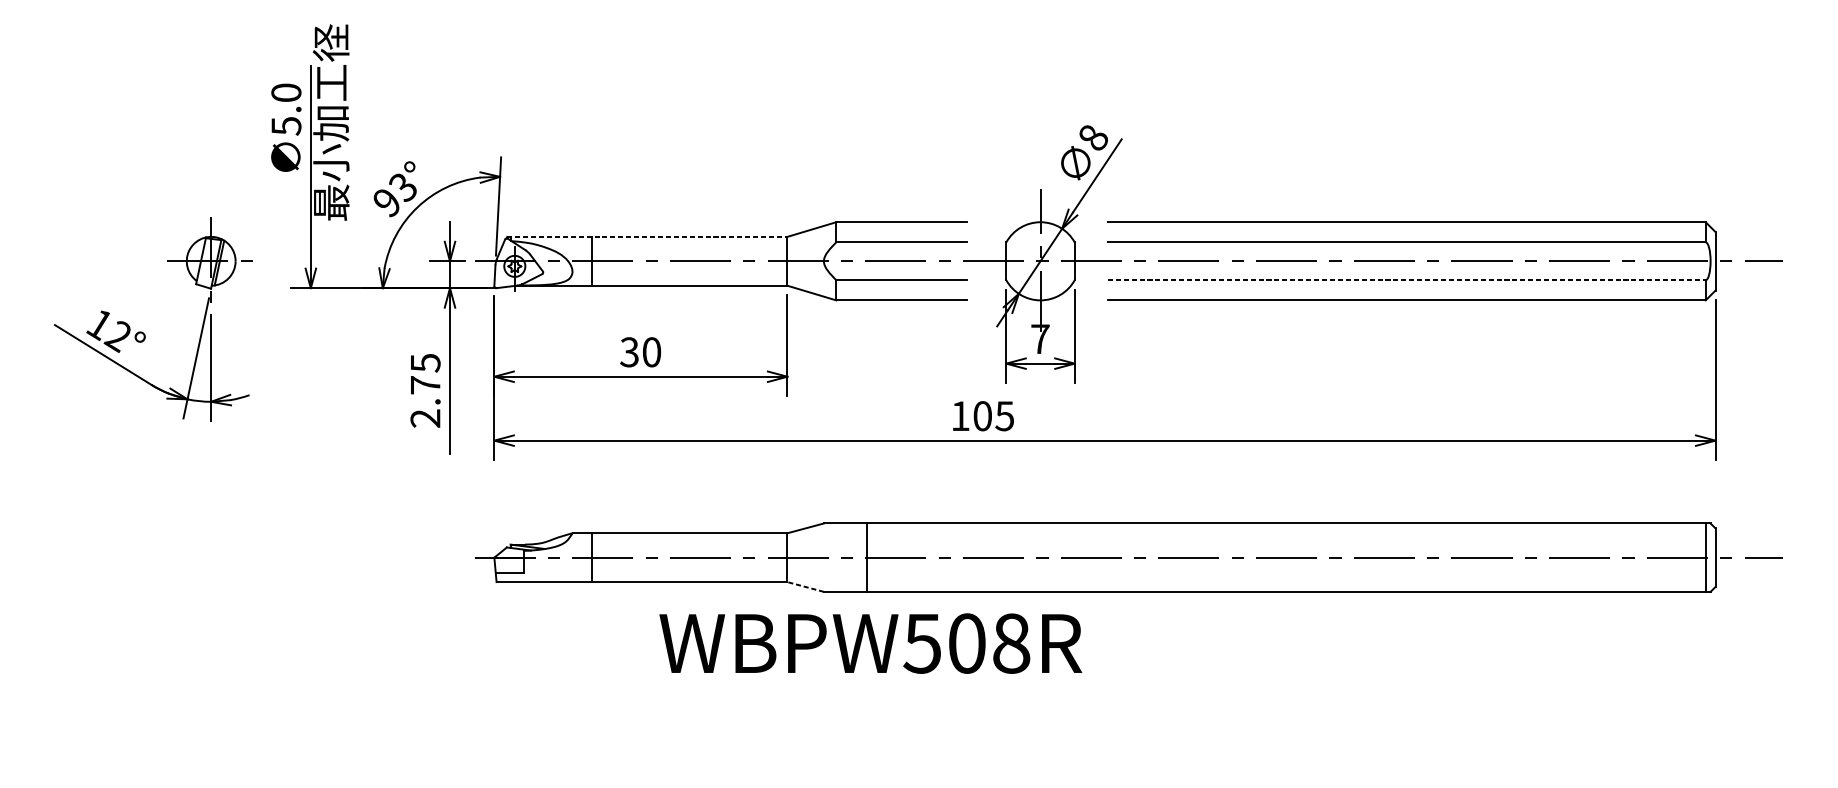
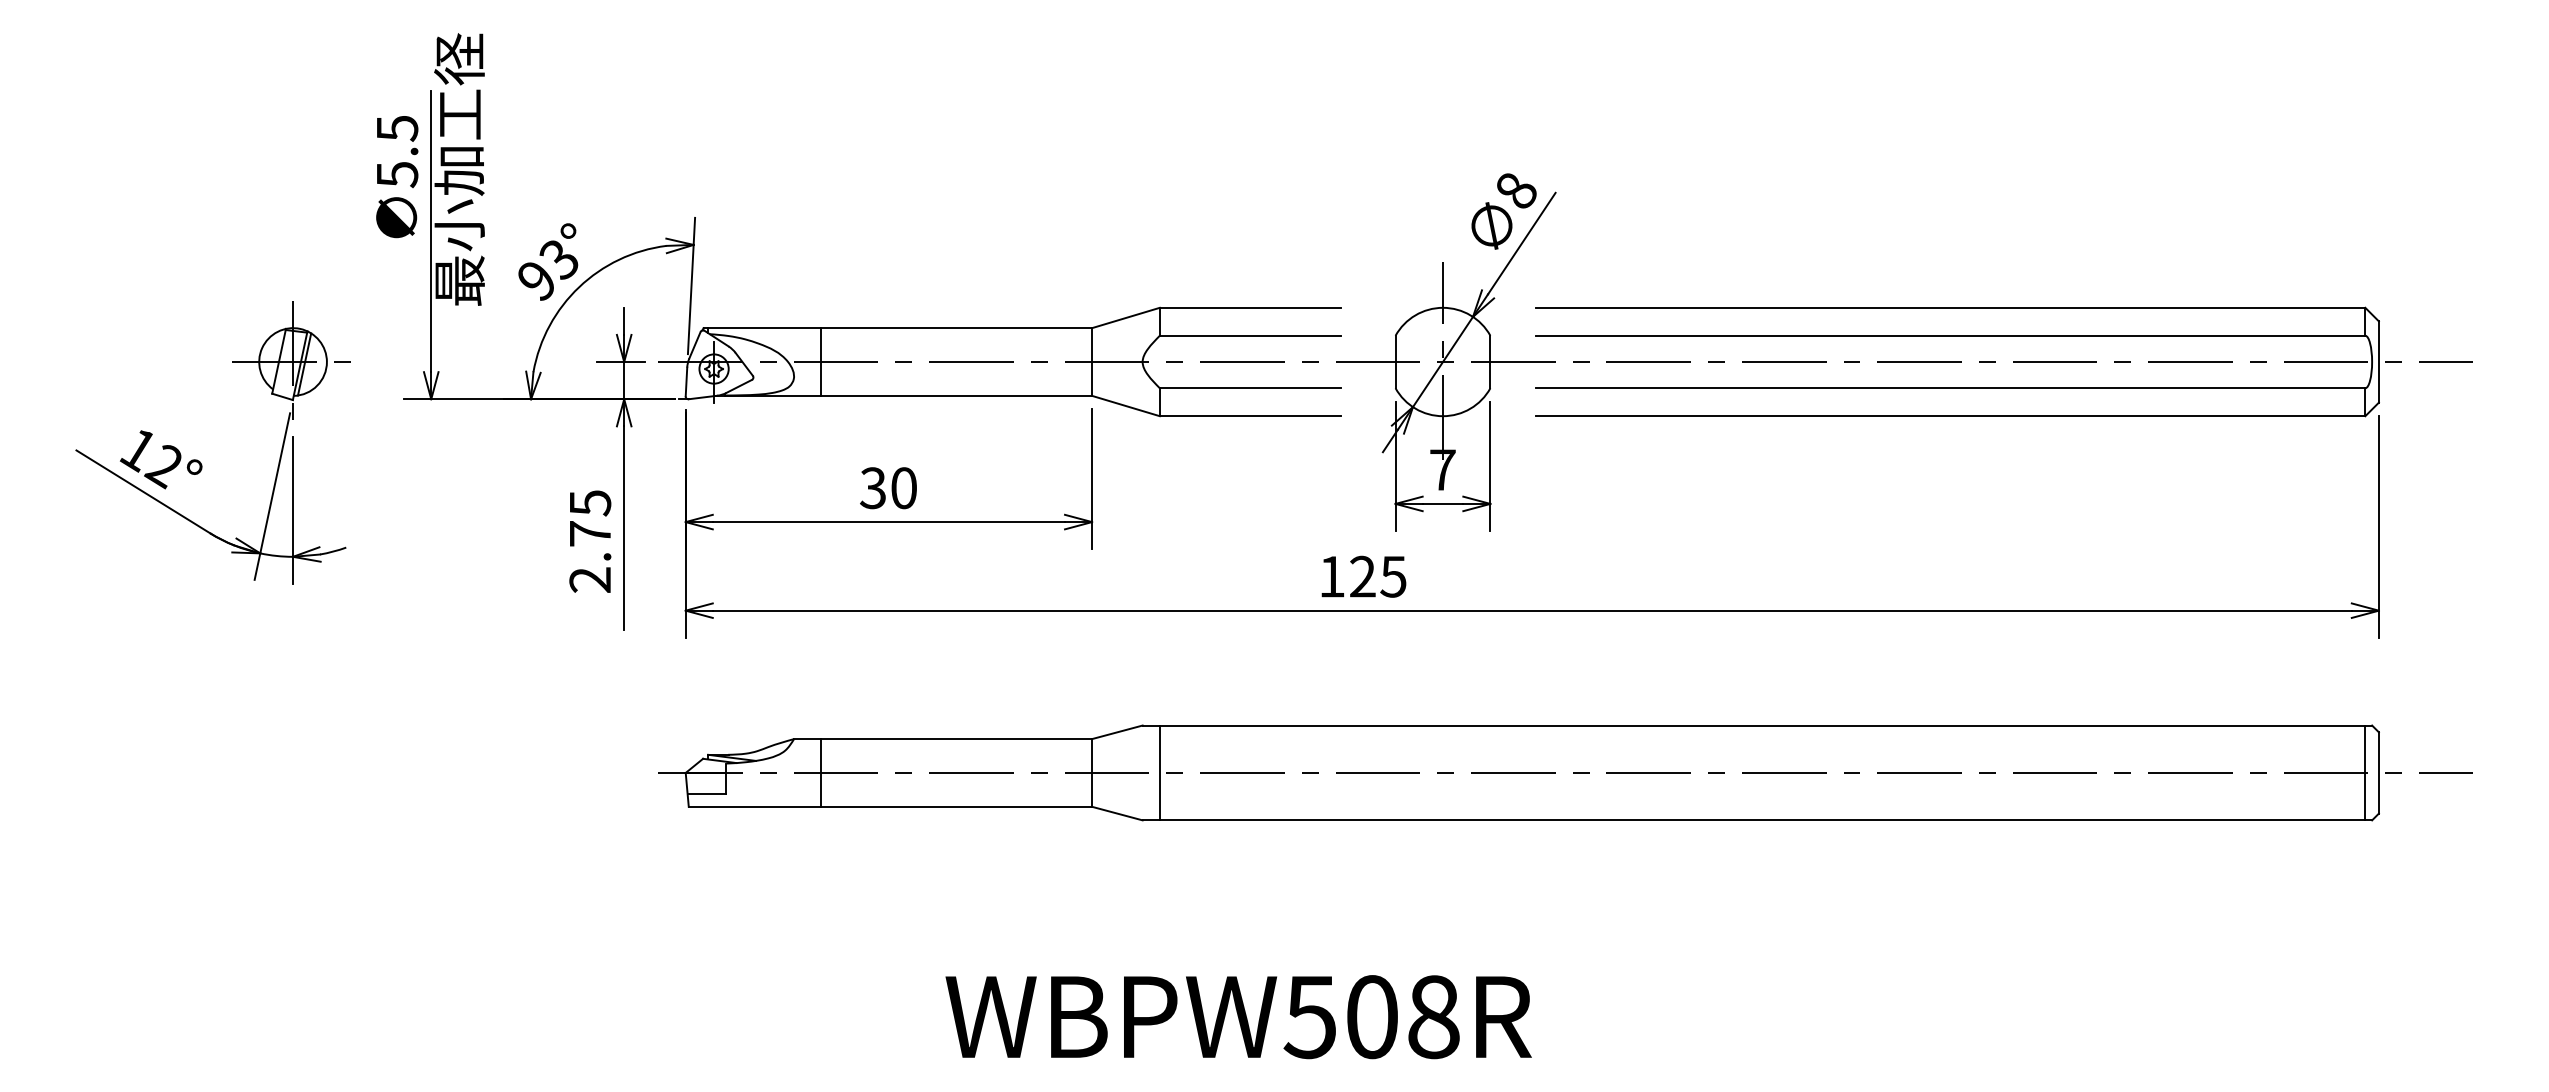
text: (286, 92) -> (397, 128), 5.0 -> 5.5
line: (647, 237) -> (898, 328), dashed -> solid
line: (1406, 280) -> (1950, 388), dashed -> solid
text: (982, 415) -> (1362, 576), 105 -> 125
line: (867, 557) -> (1159, 772), moved
line: (805, 586) -> (1116, 813), dashed -> solid
text: (870, 643) -> (1238, 1017), moved

